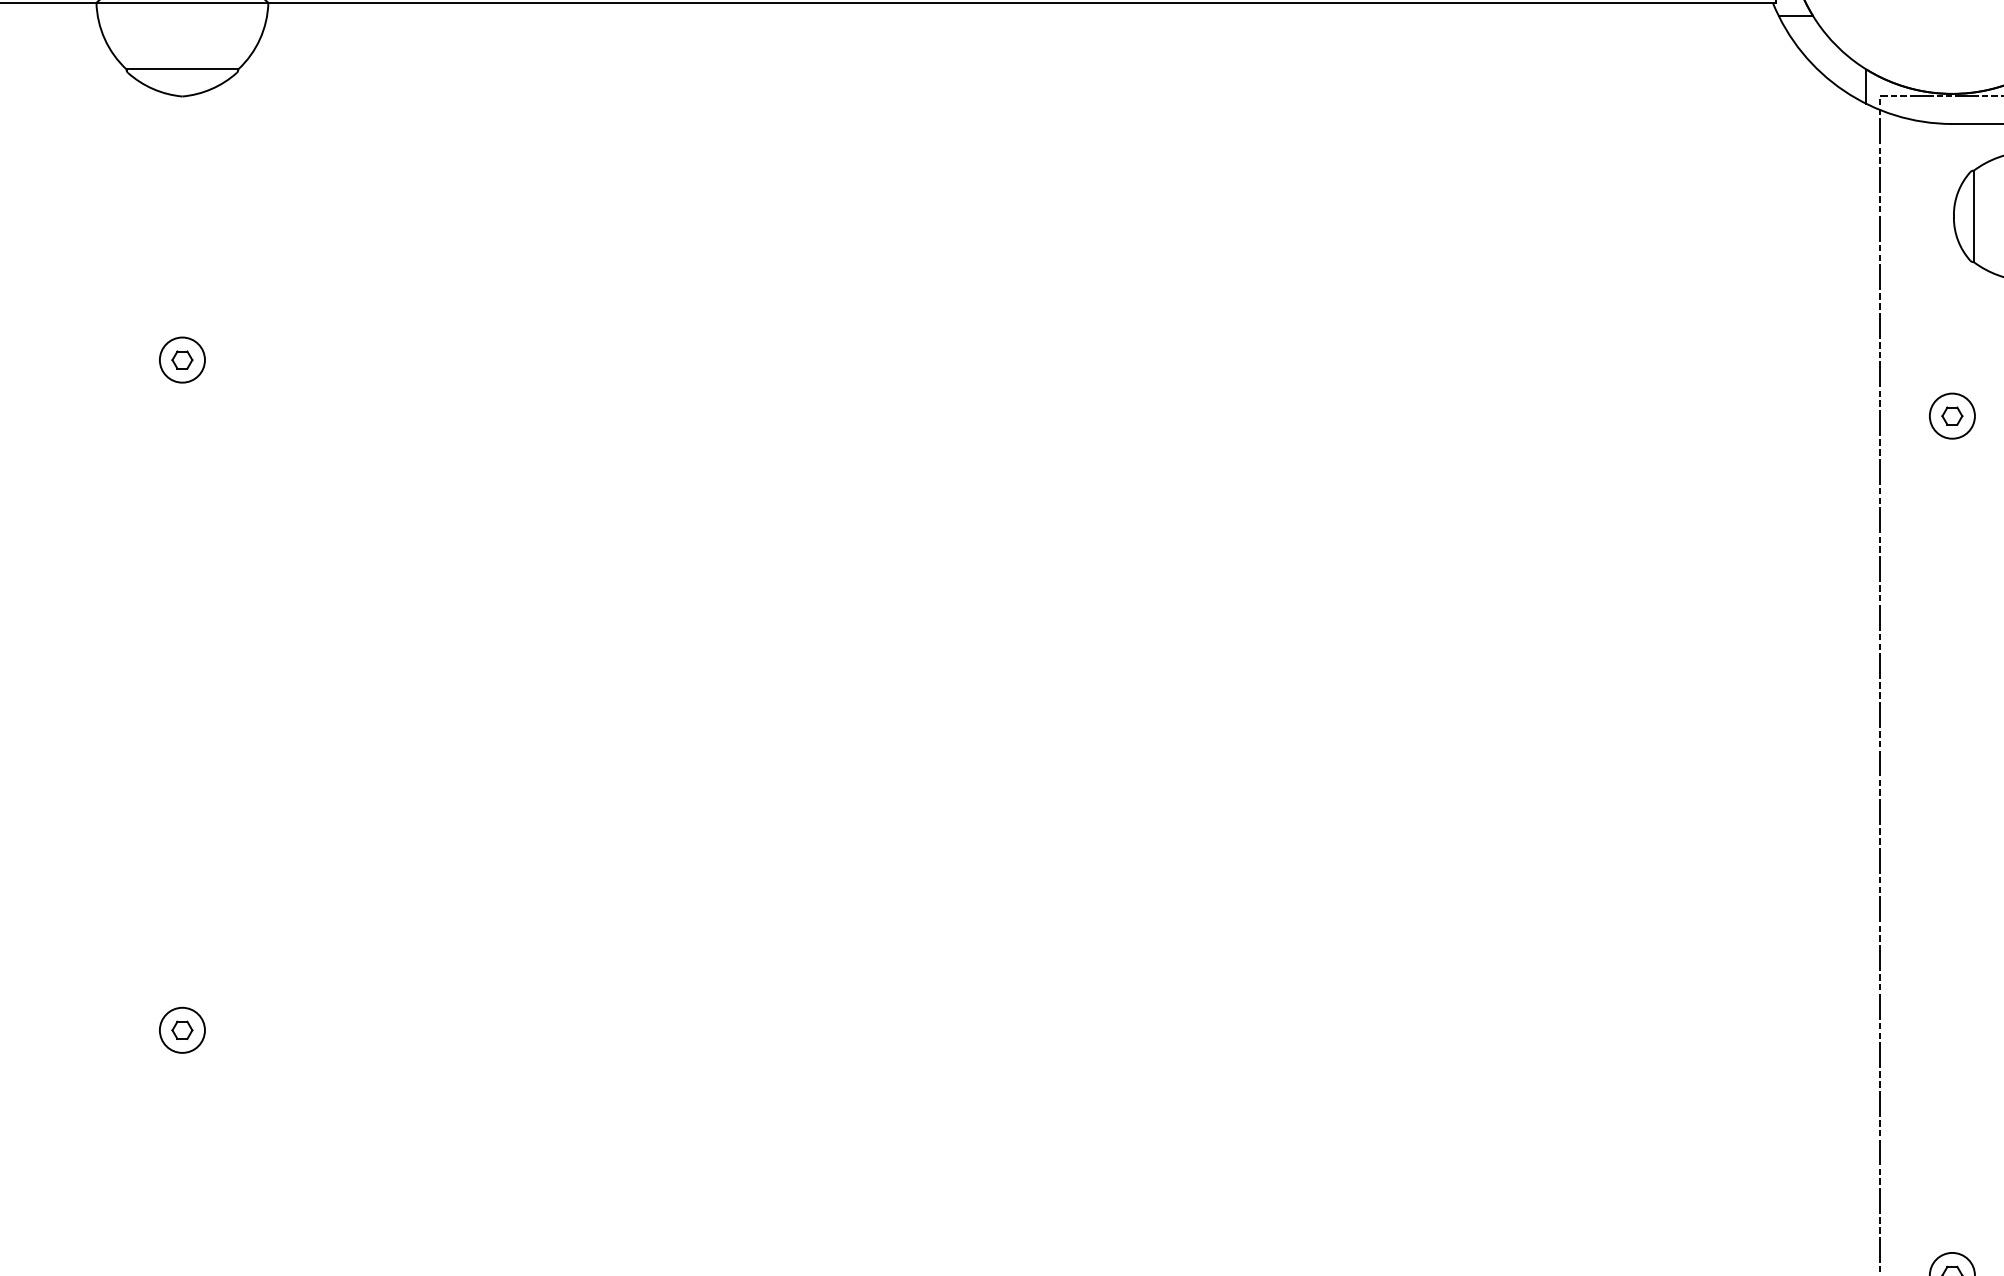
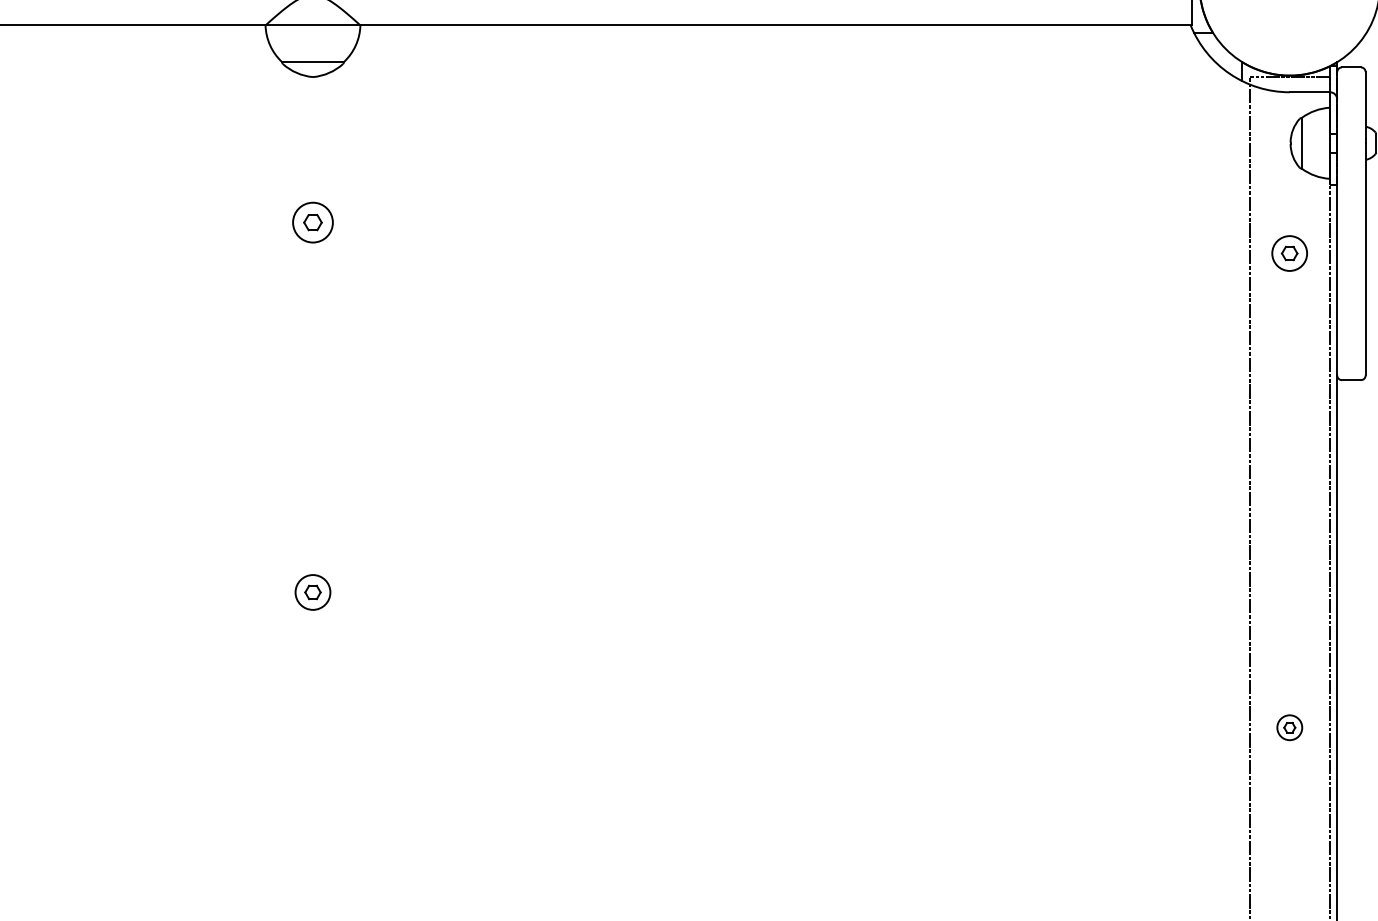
part: (181, 359) -> (312, 222), size x1.6
part: (1951, 416) -> (1289, 253), size x1.4
part: (181, 1030) -> (312, 592), size x1.4

